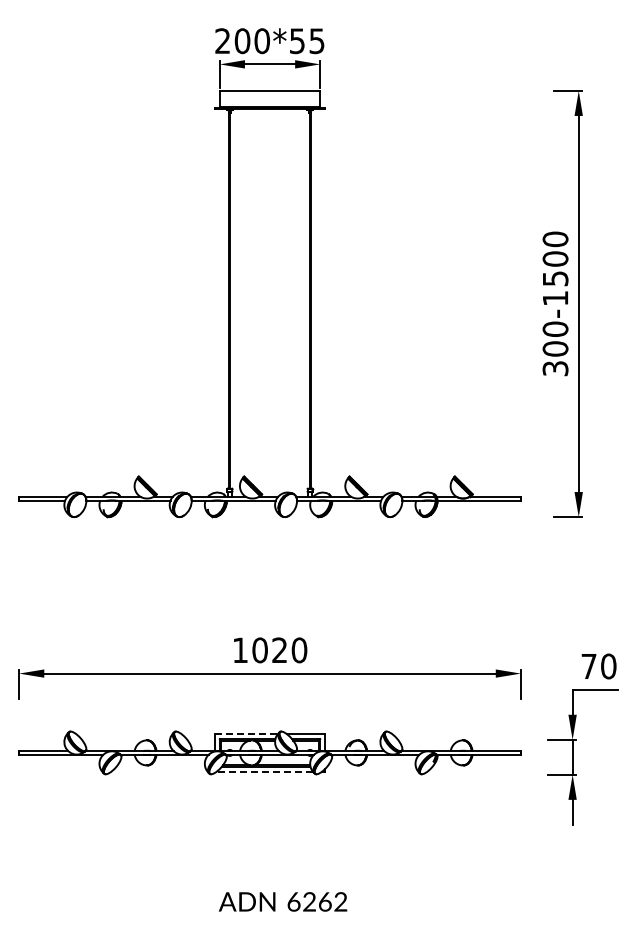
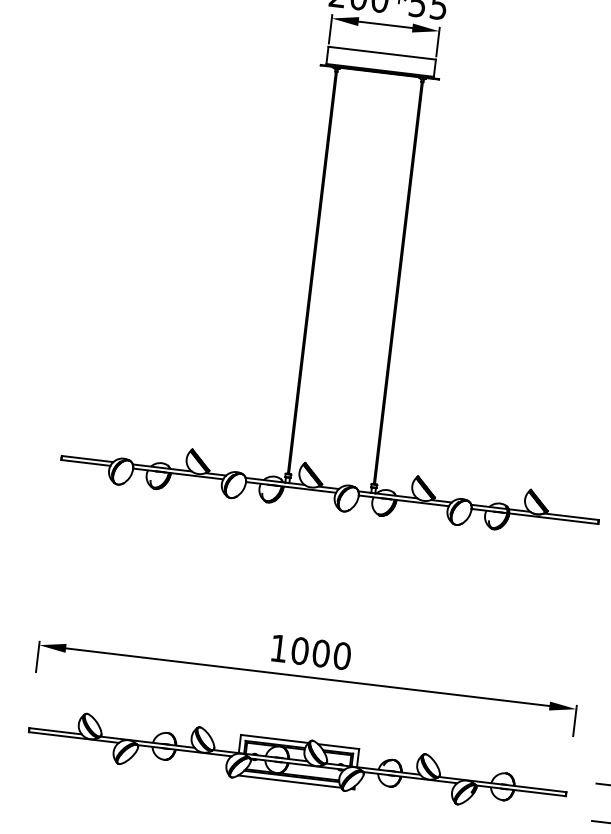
text: (279, 650) -> (320, 653), 1020 -> 1000
line: (246, 734) -> (274, 739), dashed -> solid
line: (264, 771) -> (289, 781), dashed -> solid

